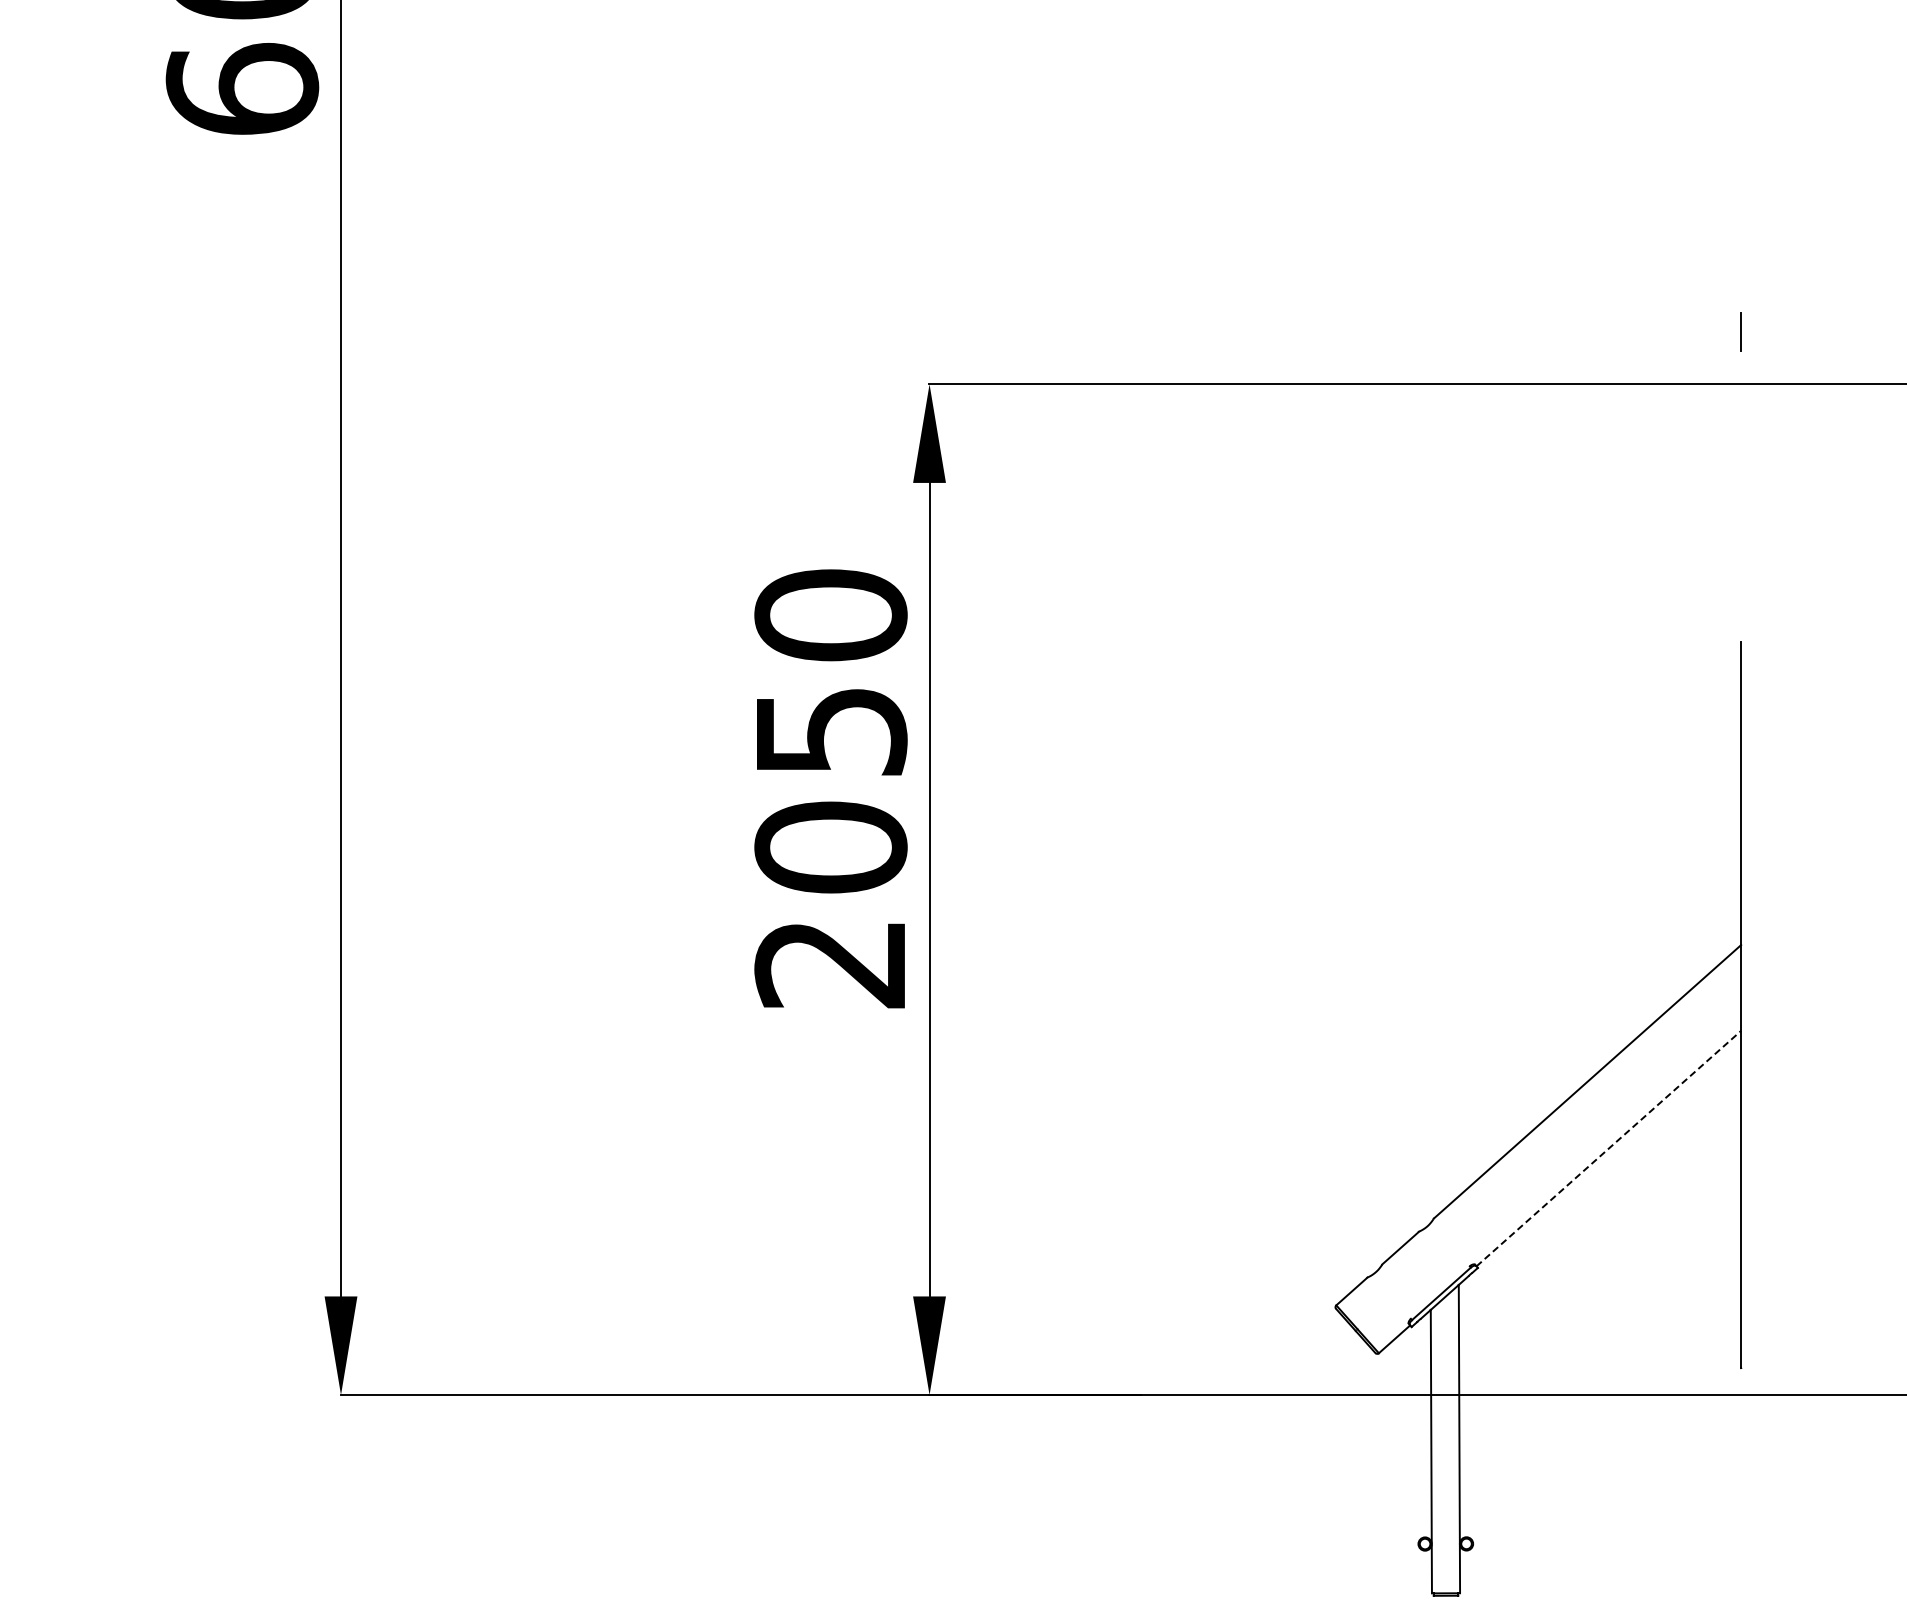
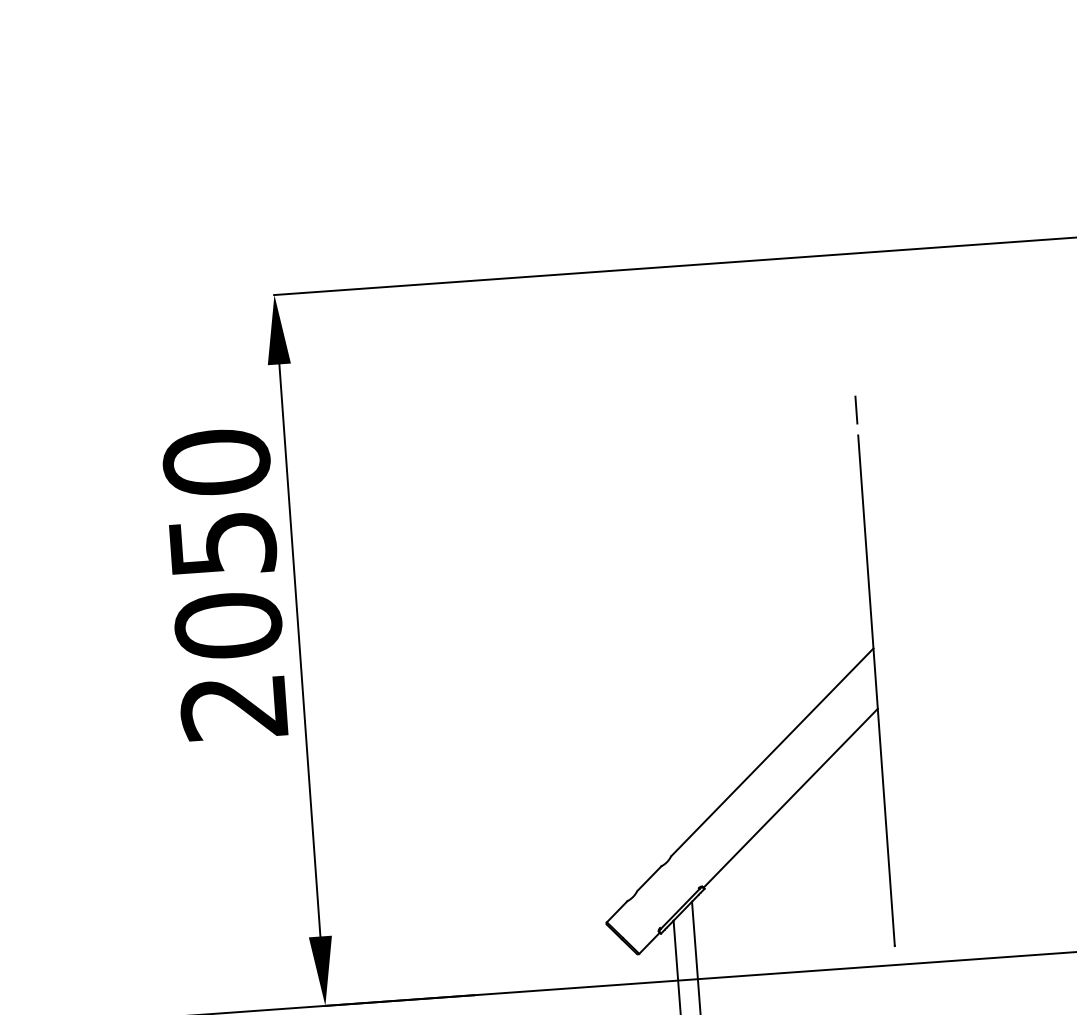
line: (1740, 331) -> (855, 409), moved
line: (1609, 1148) -> (791, 798), dashed -> solid

